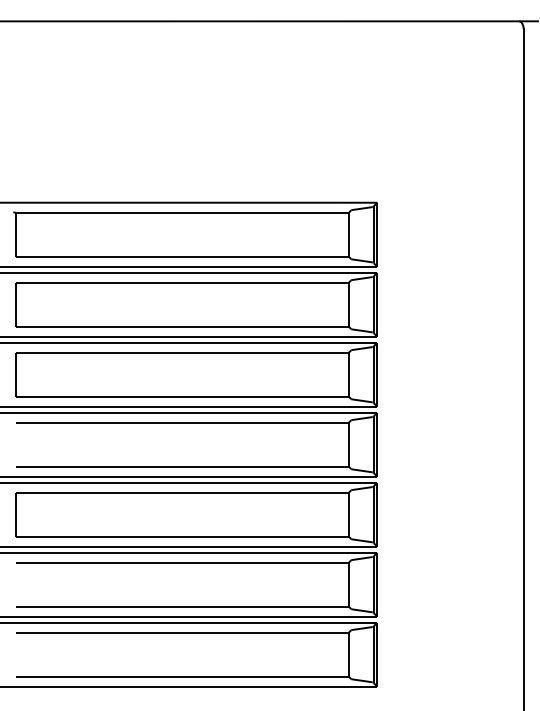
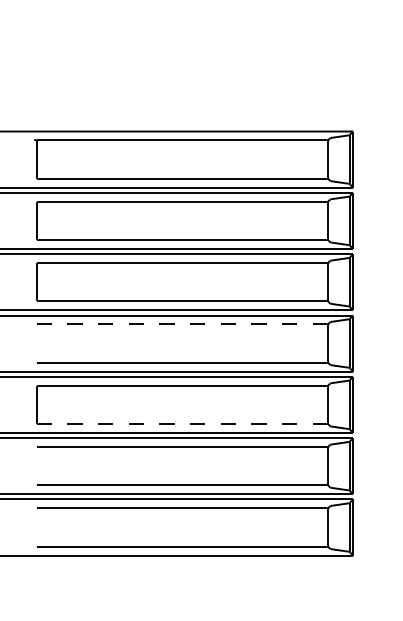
line: (182, 422) -> (182, 324), solid -> dashed
line: (182, 536) -> (182, 423), solid -> dashed

